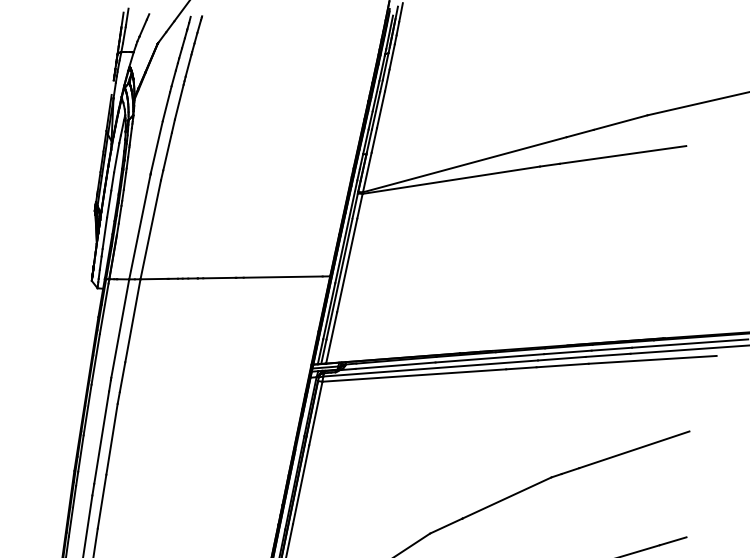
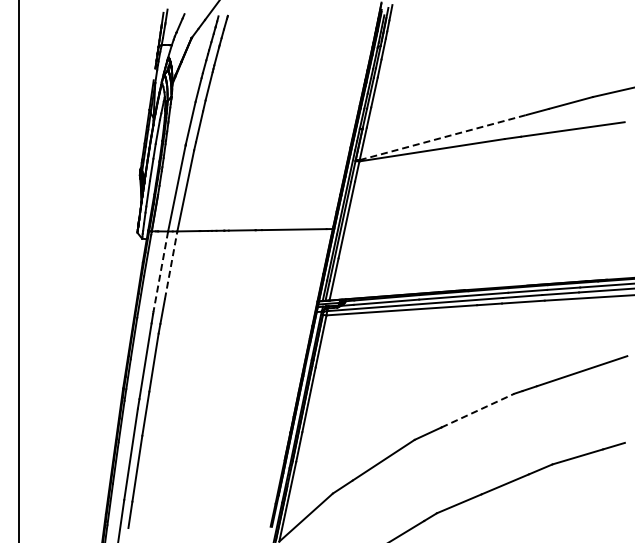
line: (465, 164) -> (443, 137), solid -> dashed
line: (133, 320) -> (171, 265), solid -> dashed
line: (119, 329) -> (160, 272), solid -> dashed
line: (507, 497) -> (478, 410), solid -> dashed

